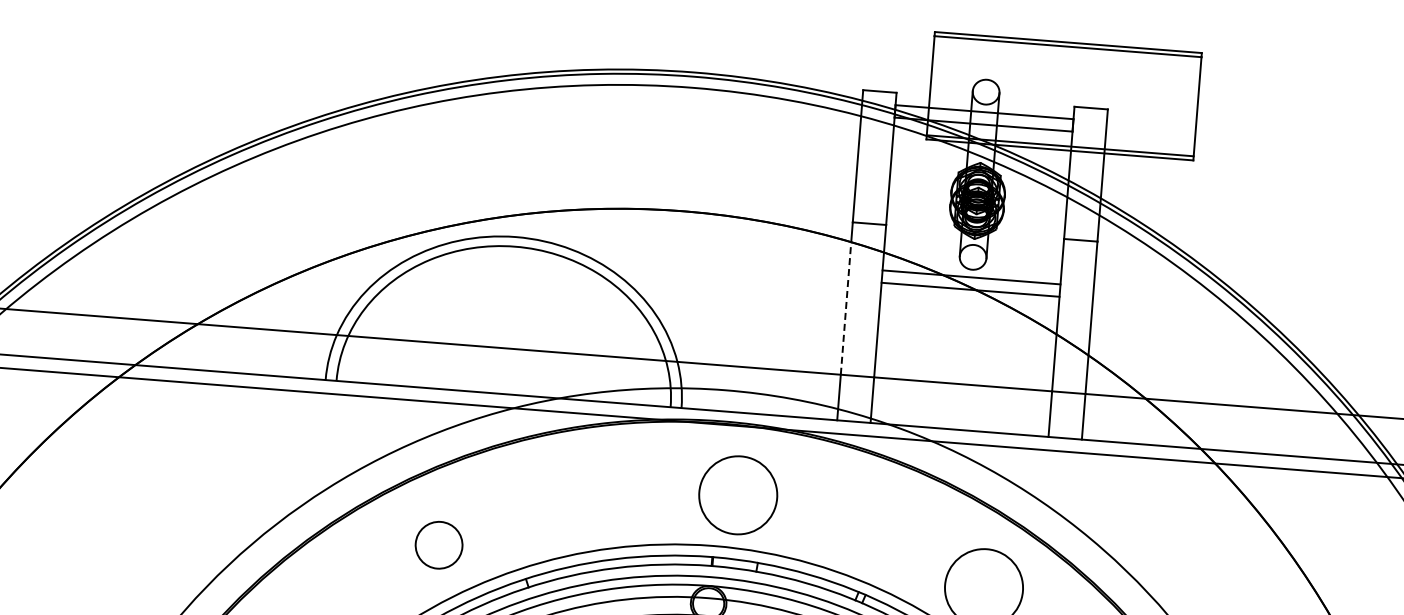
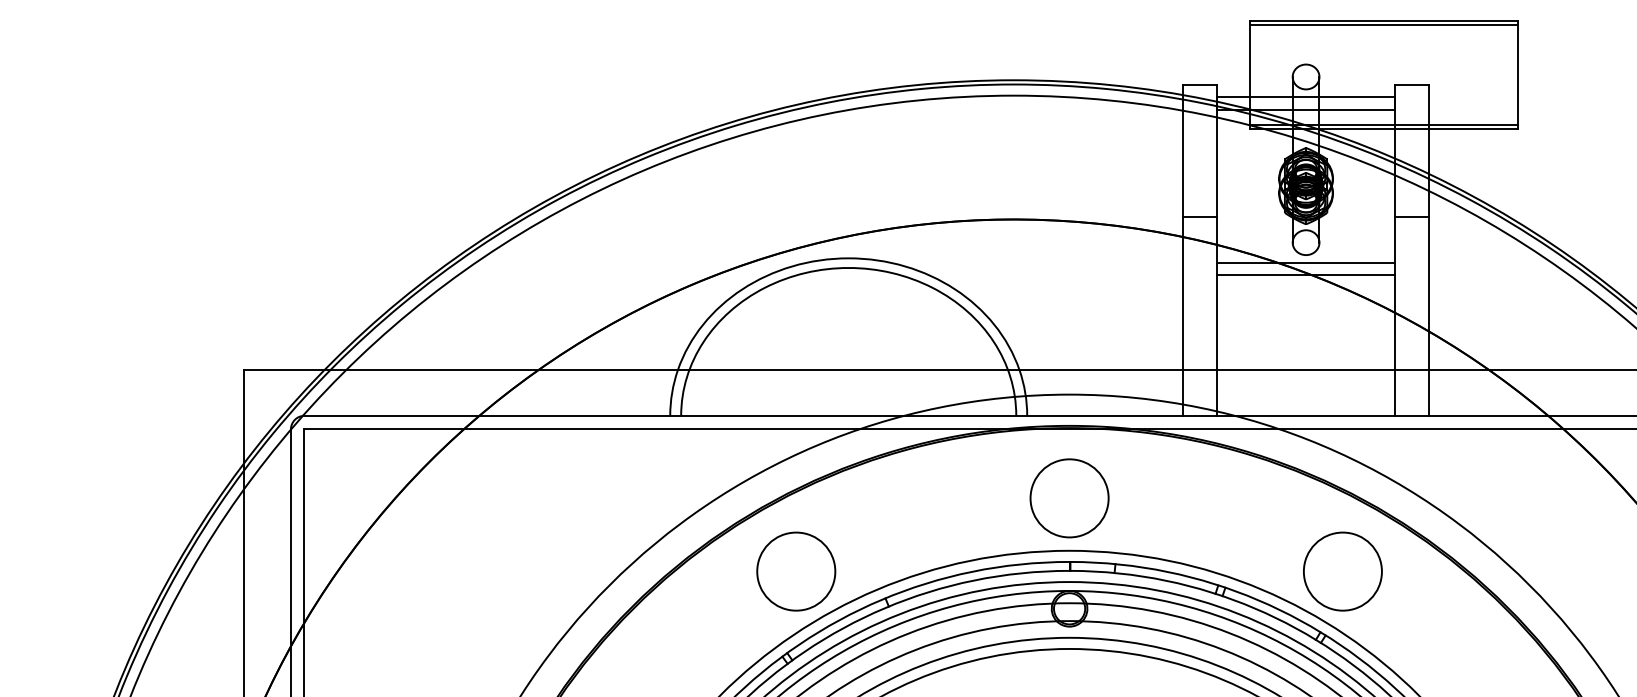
line: (846, 308) -> (1183, 303), dashed -> solid
circle: (738, 495) -> (1069, 498), moved
circle: (439, 545) -> (796, 571), size x1.67

